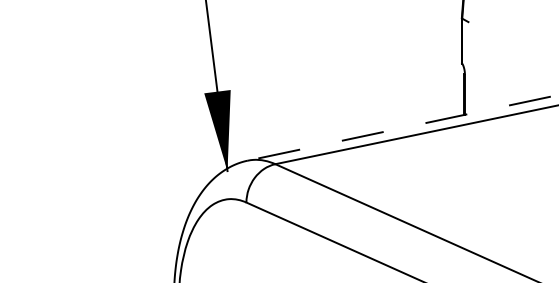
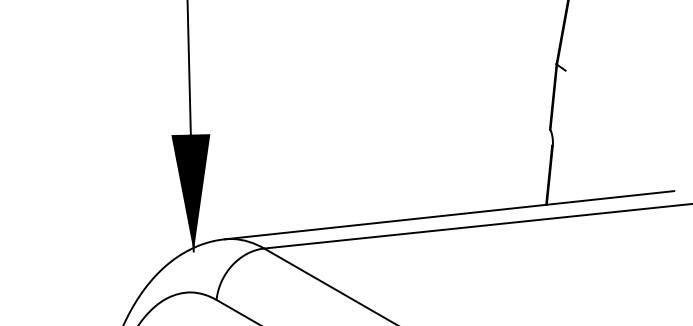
line: (399, 128) -> (449, 215), dashed -> solid

